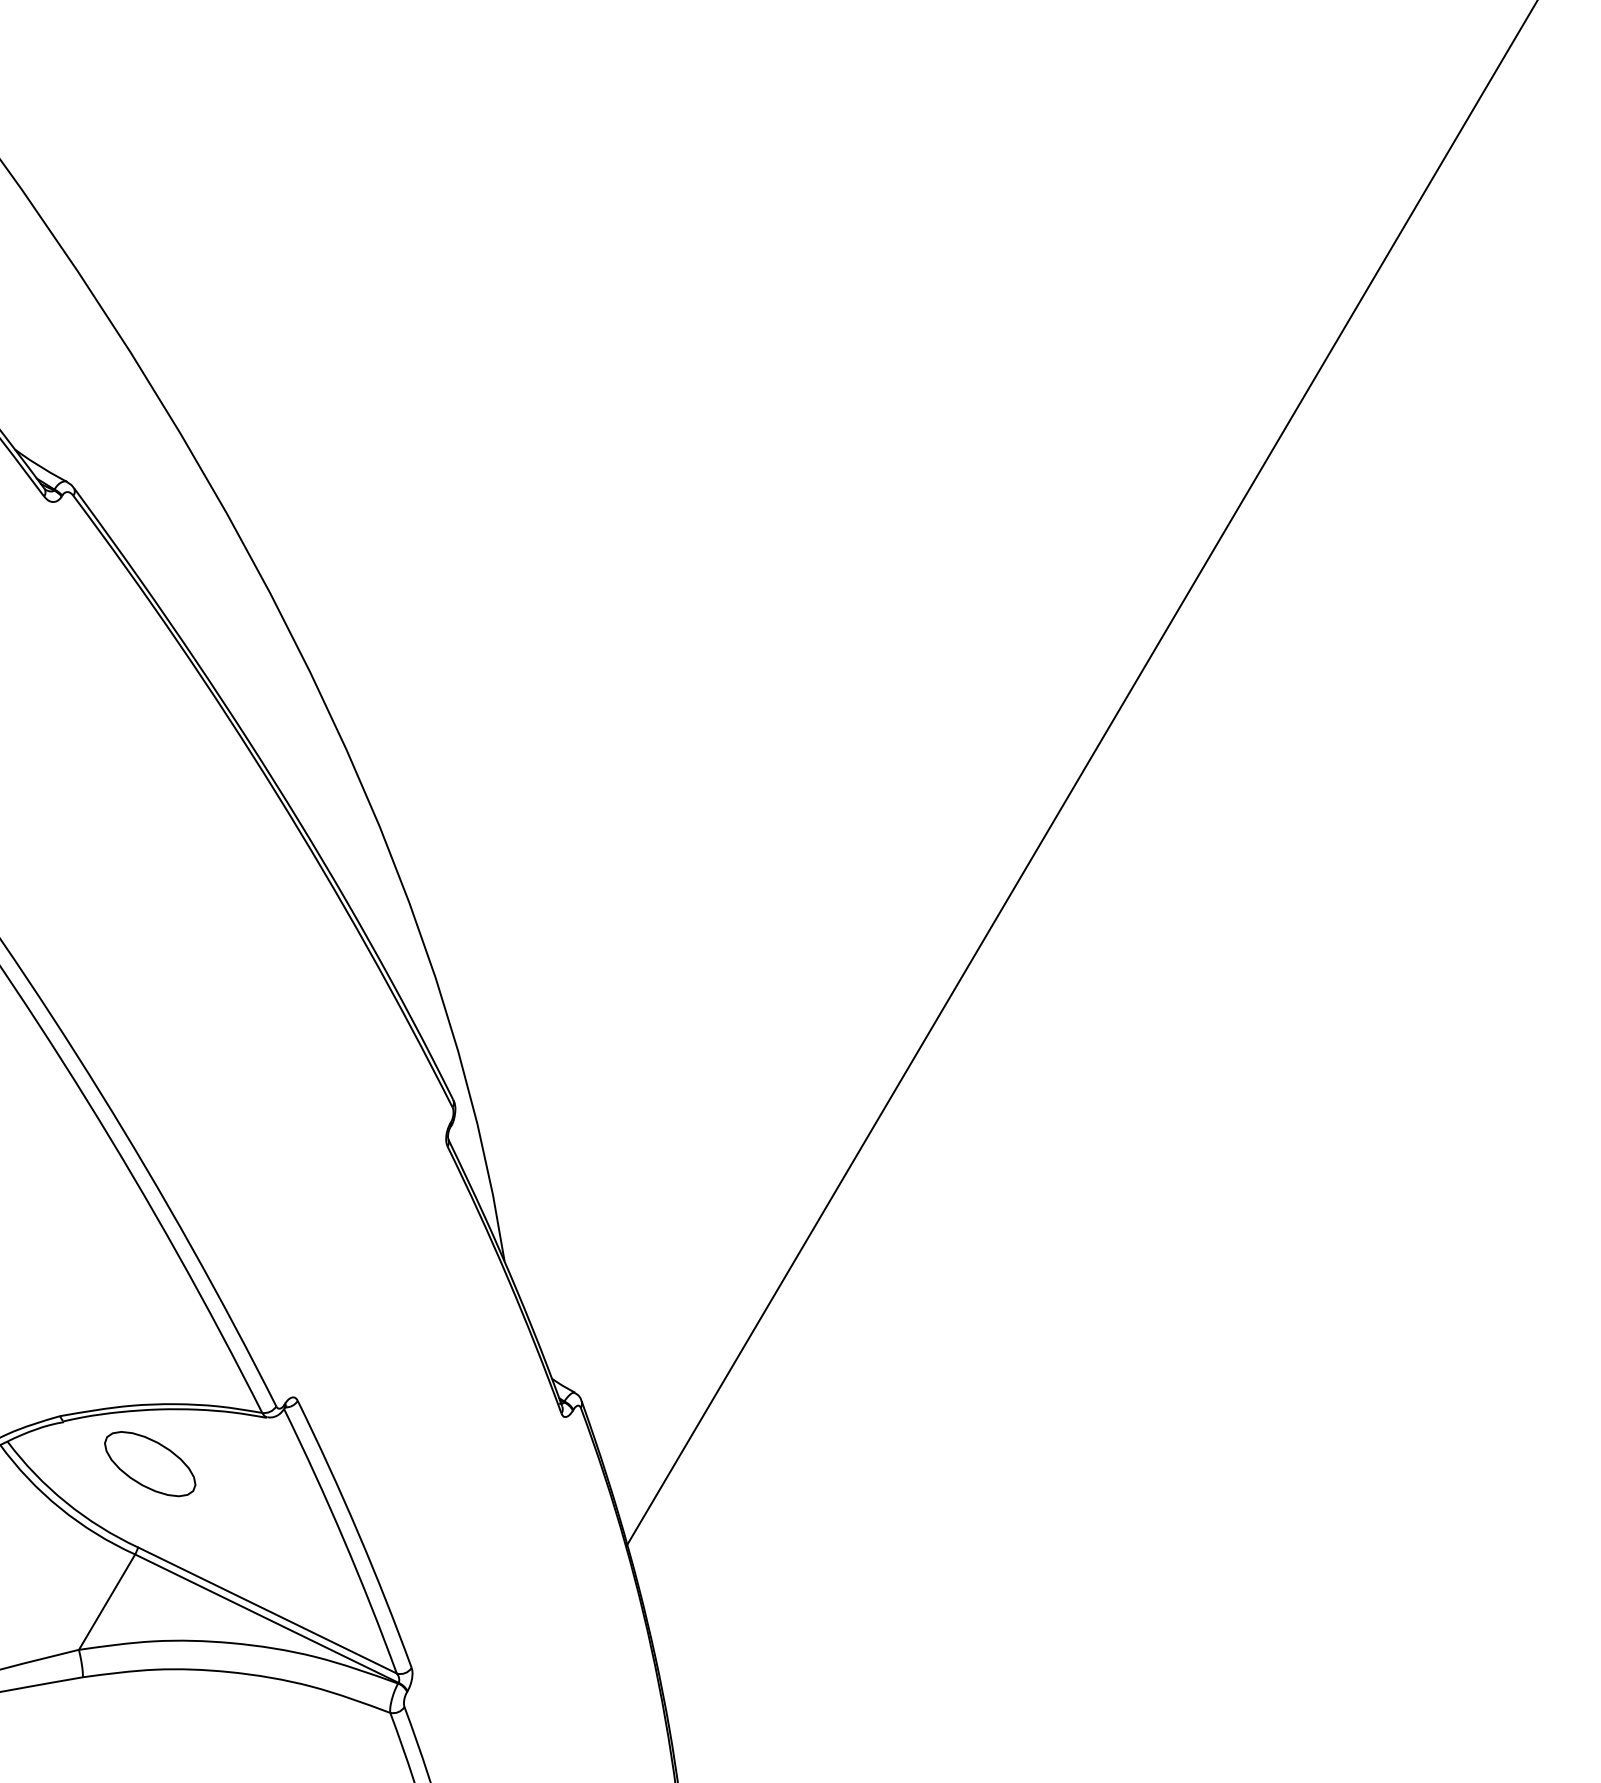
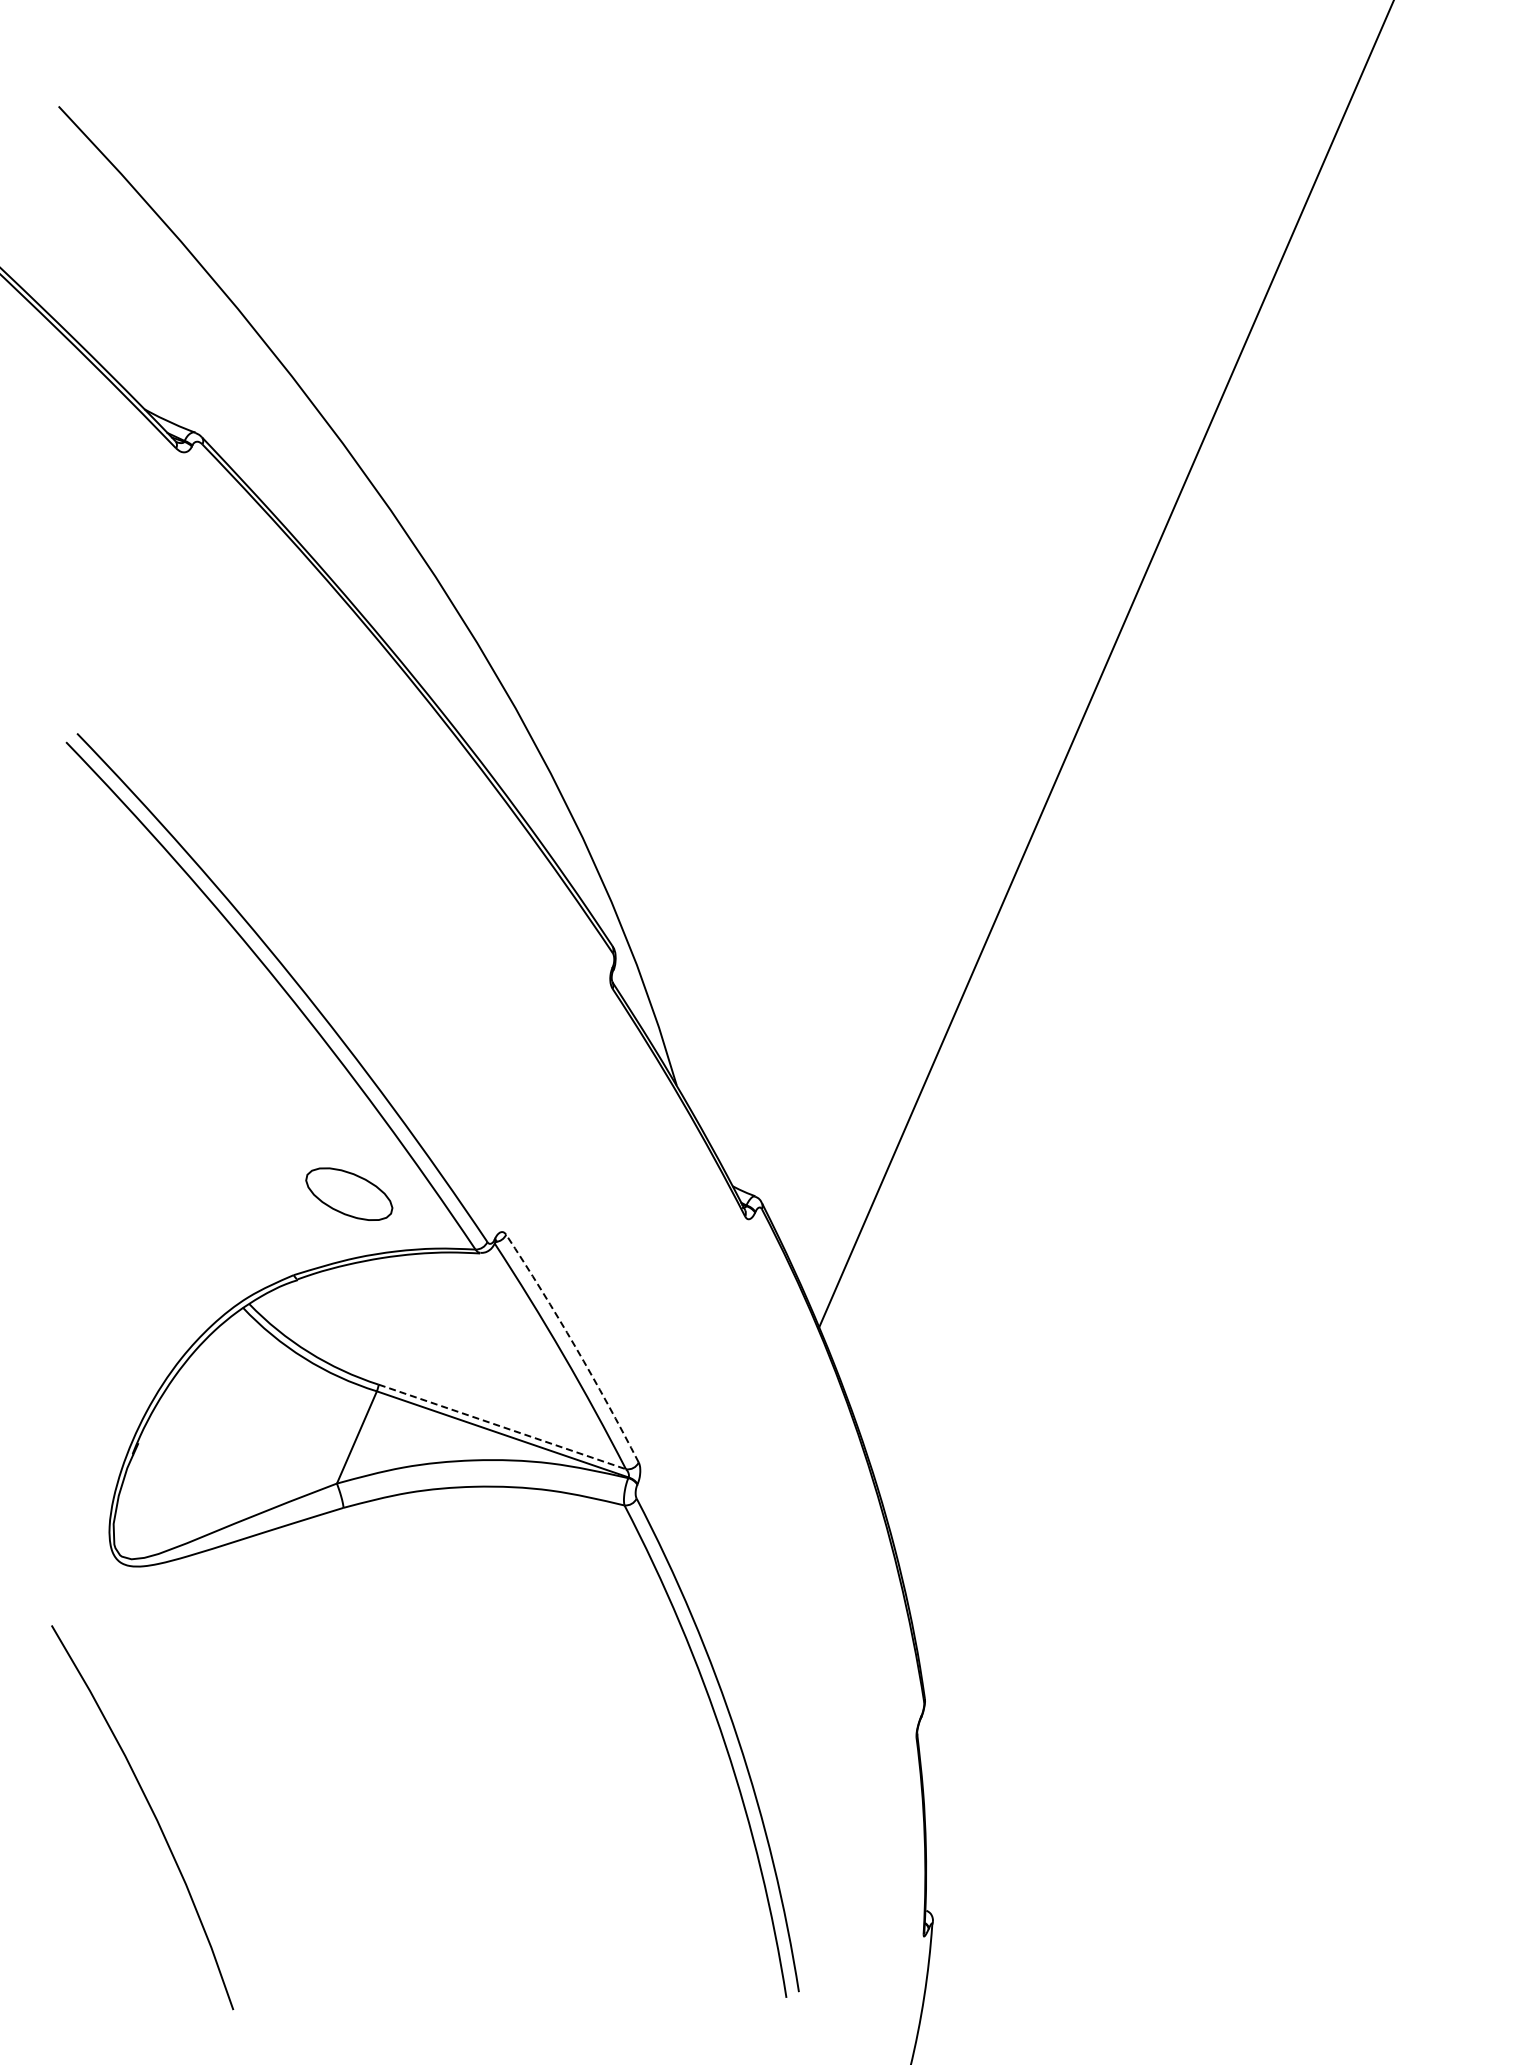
part: (150, 1463) -> (349, 1193), moved
arc: (358, 1532) -> (575, 1346), solid -> dashed
line: (267, 1609) -> (502, 1426), solid -> dashed

